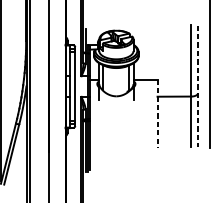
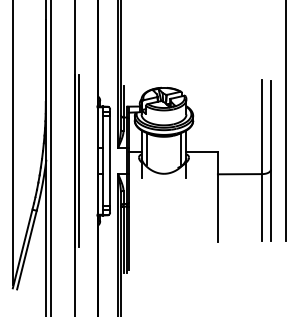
line: (51, 86) -> (79, 160), added
line: (197, 86) -> (270, 161), dashed -> solid
line: (157, 113) -> (217, 196), dashed -> solid

